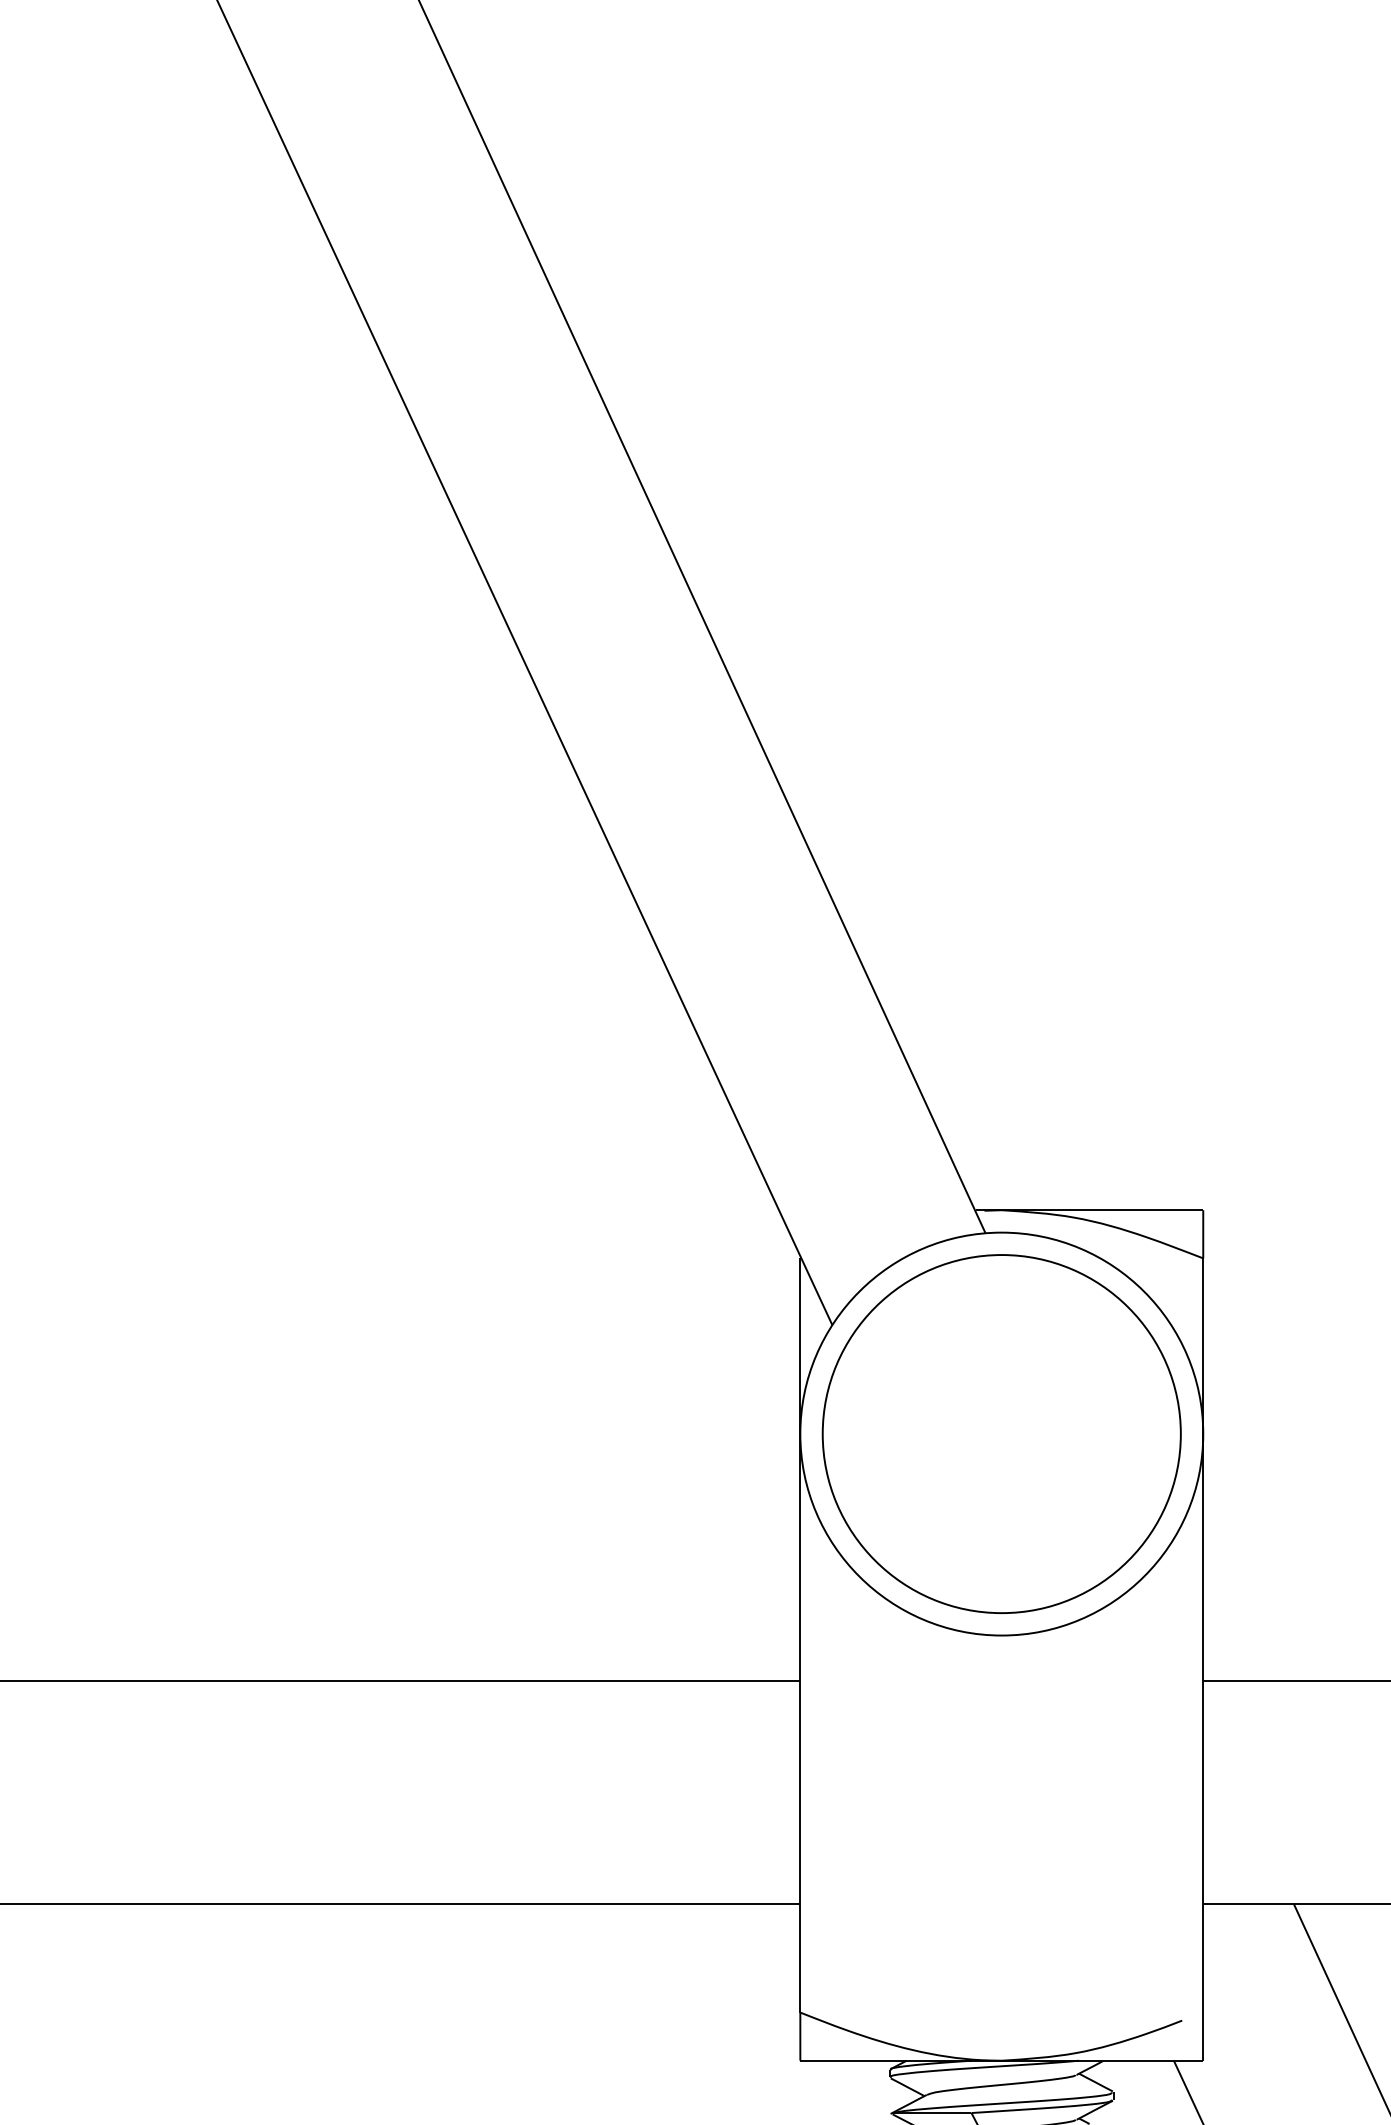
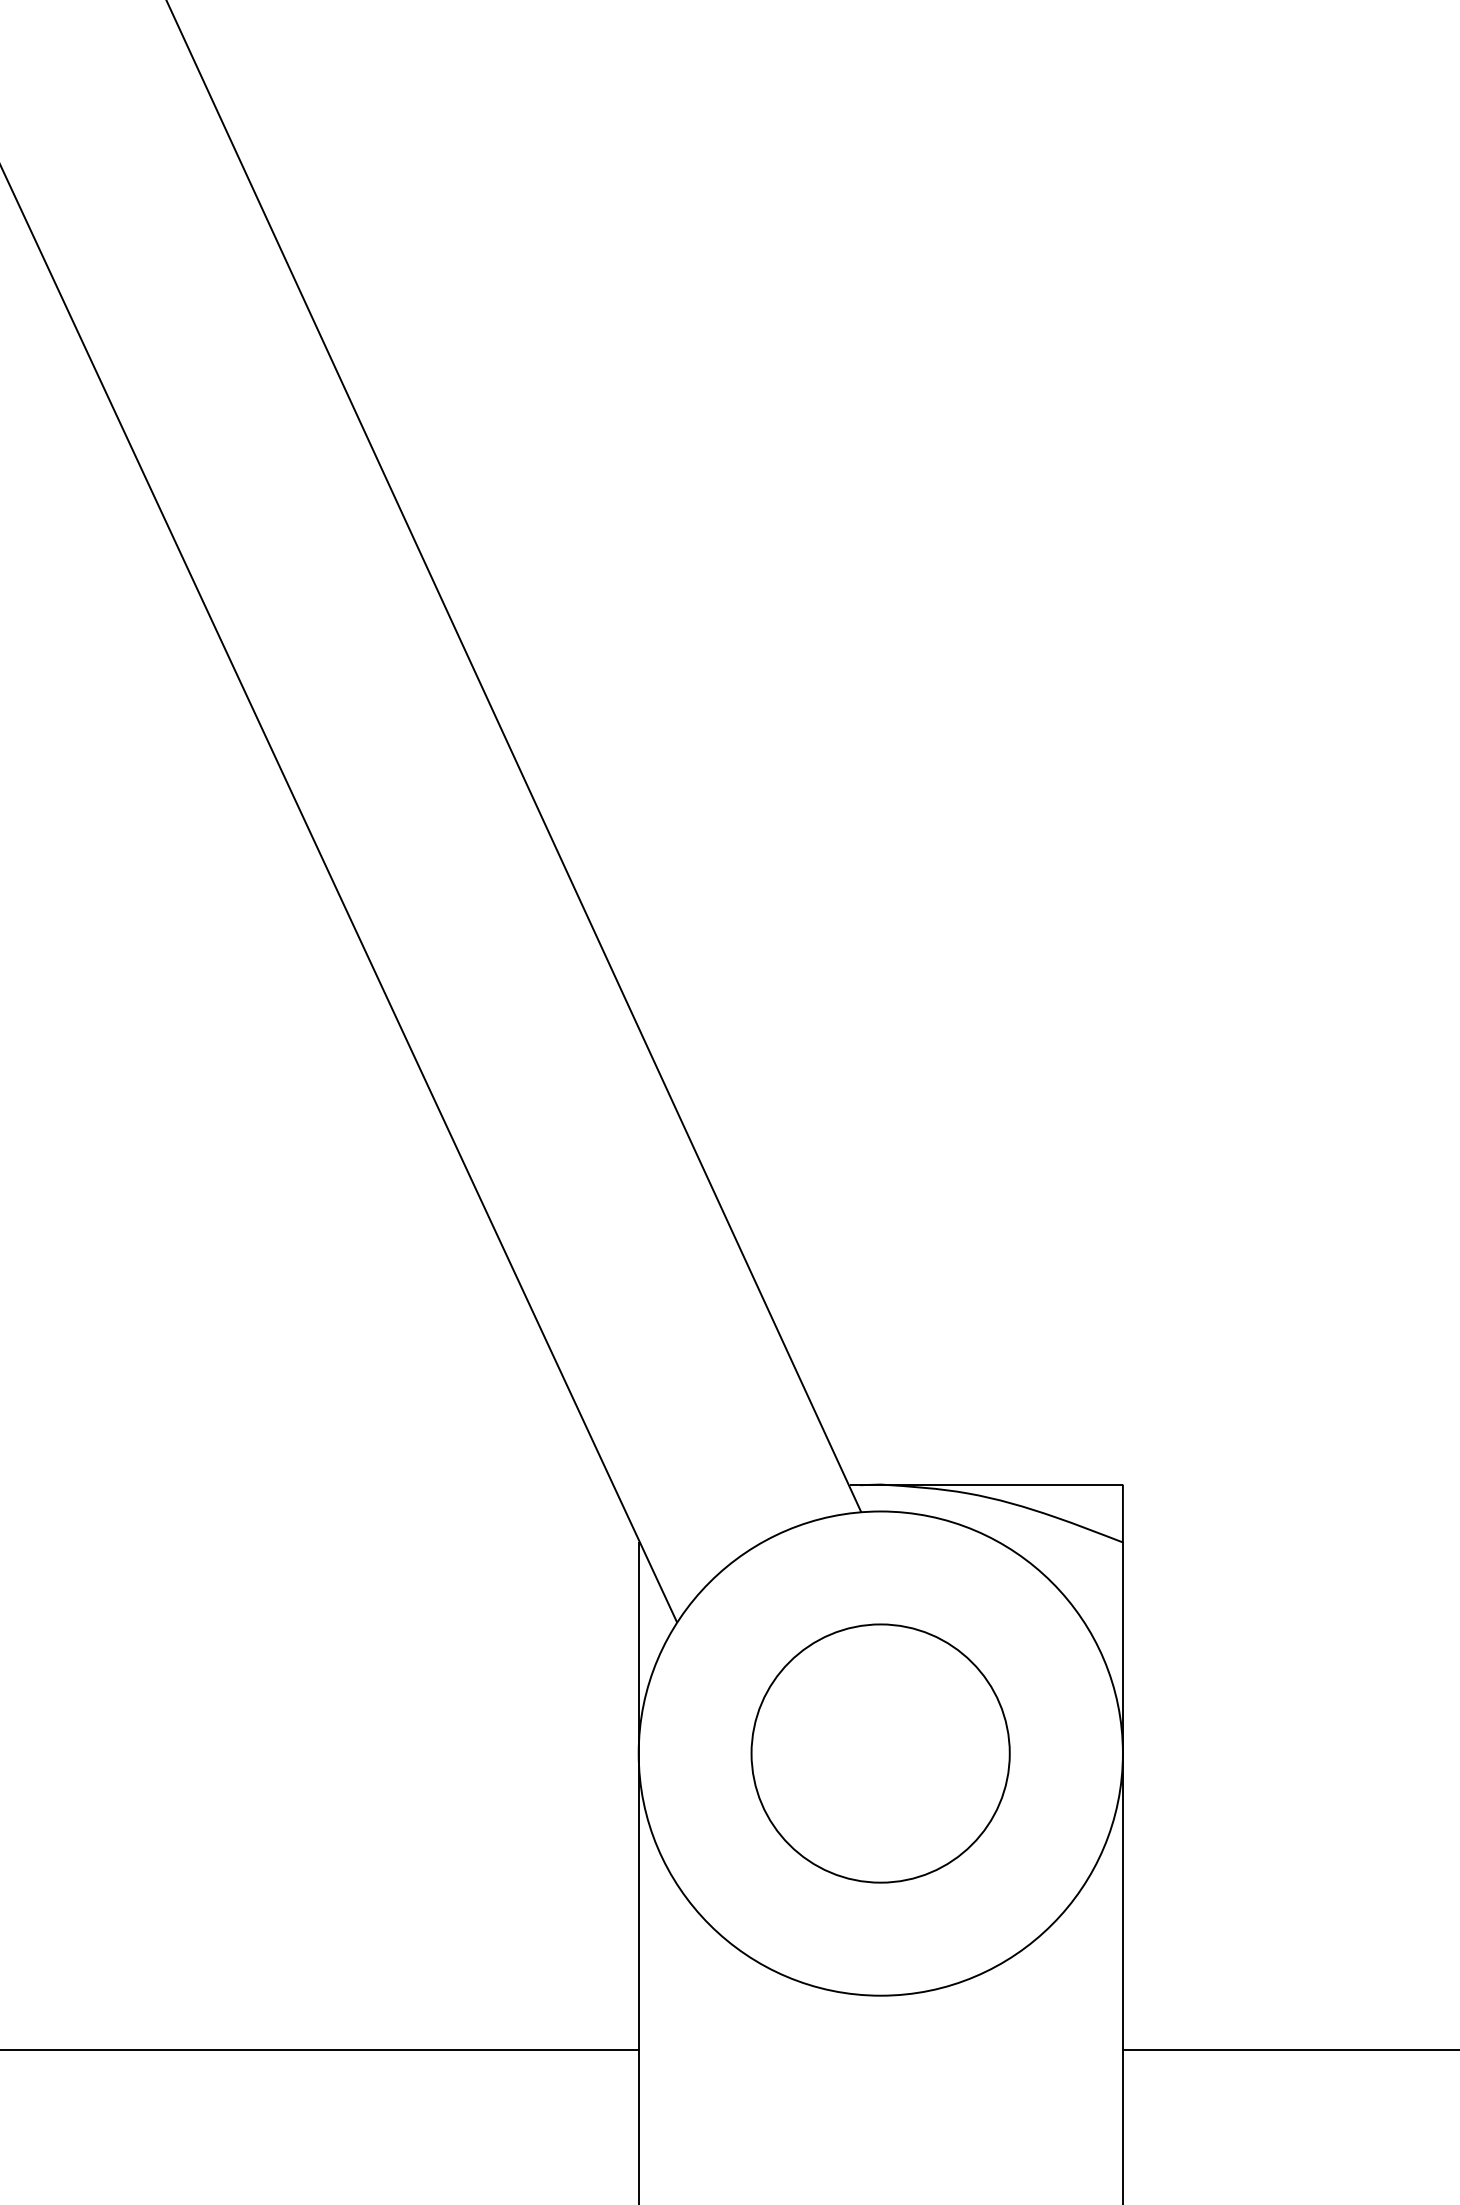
part: (1001, 1433) -> (880, 1752), size x0.6

